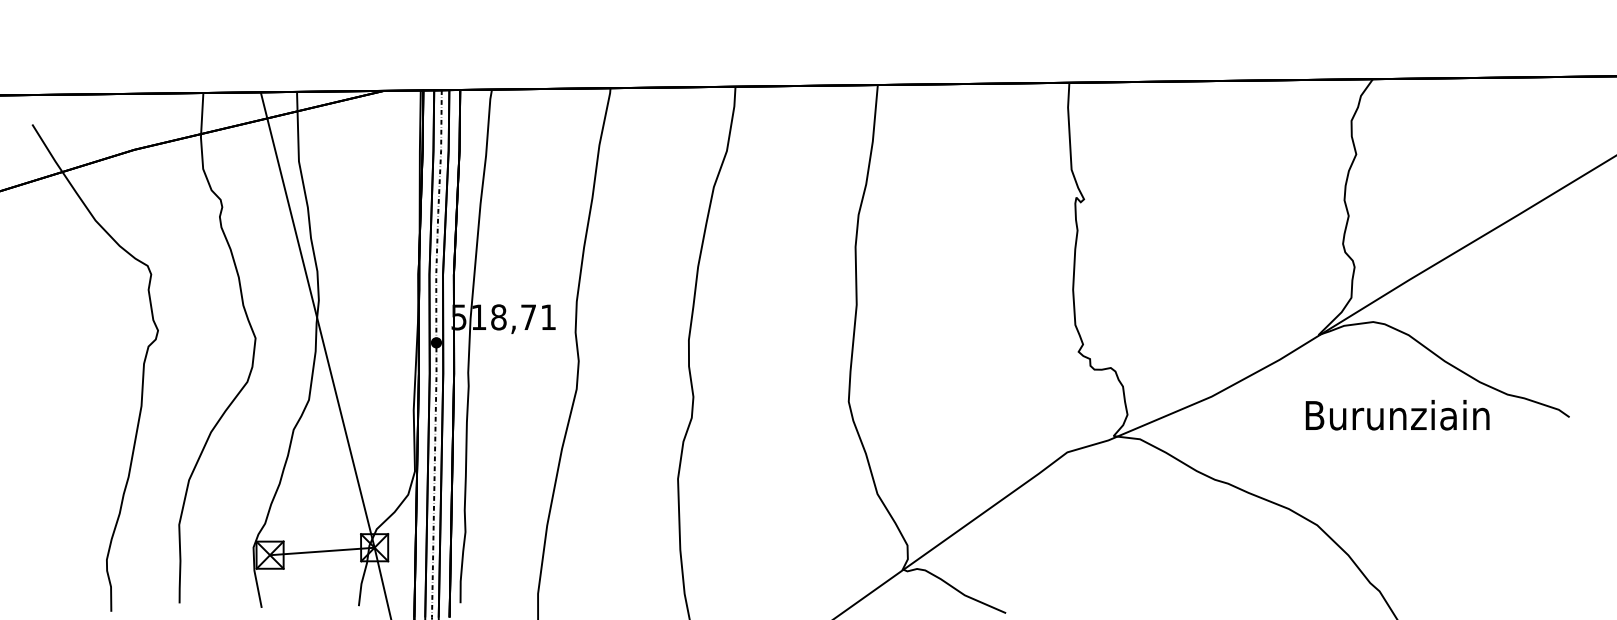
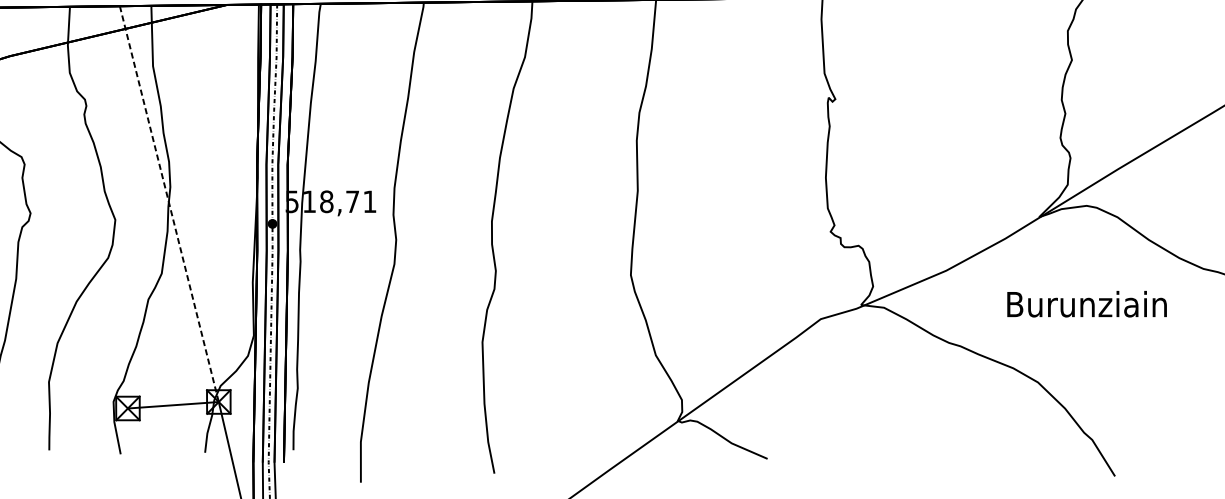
line: (317, 320) -> (169, 204), solid -> dashed
text: (1397, 415) -> (1086, 304), moved

